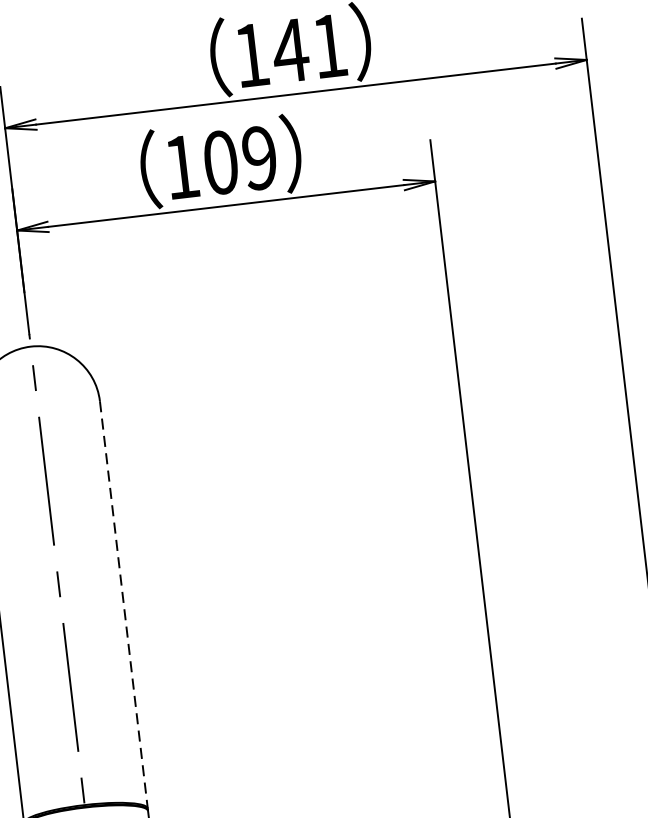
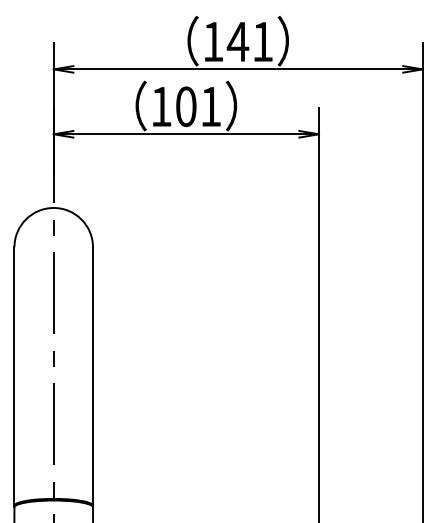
text: (259, 157) -> (210, 106), 109 -> 101
line: (123, 606) -> (92, 377), dashed -> solid

